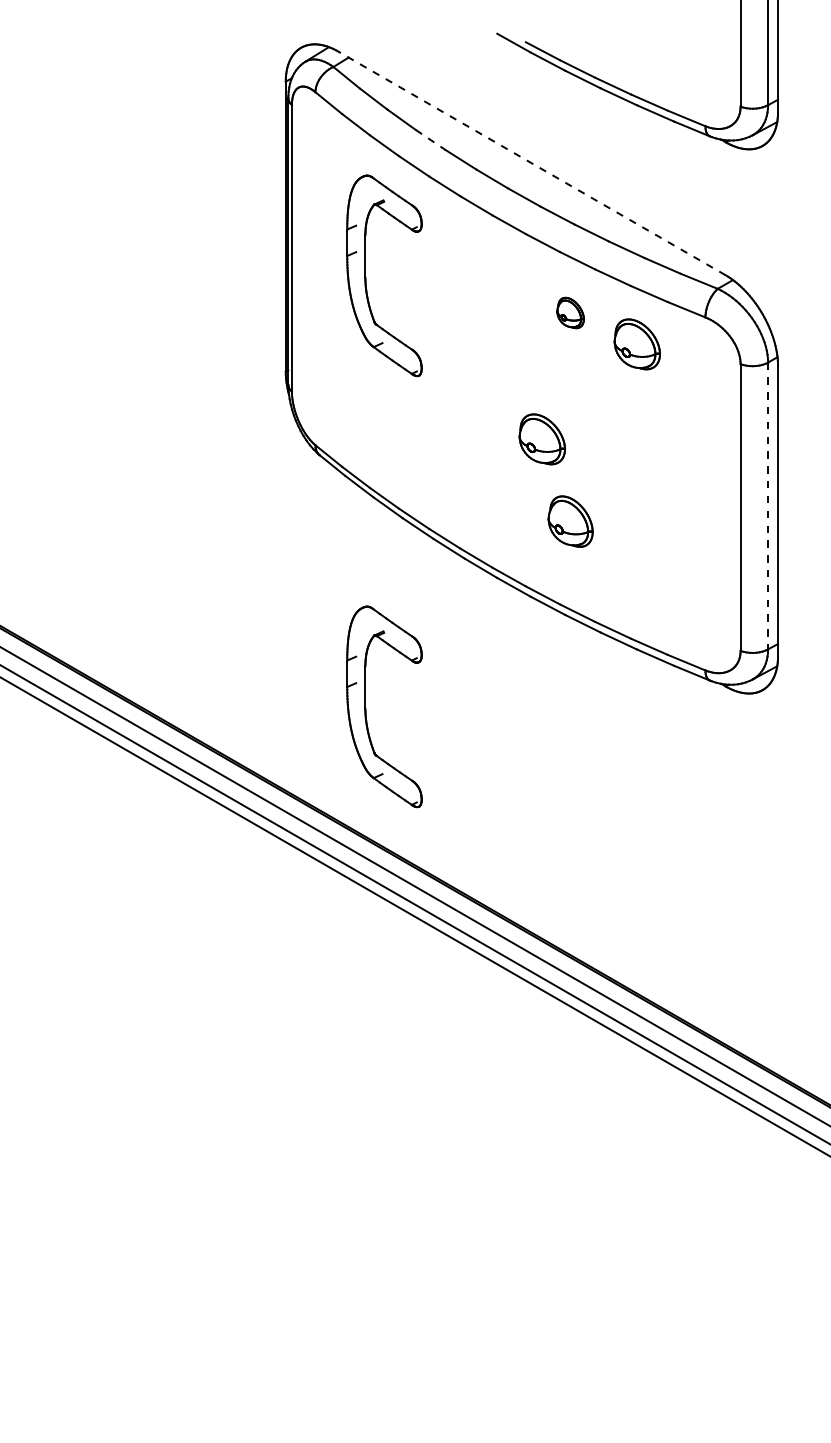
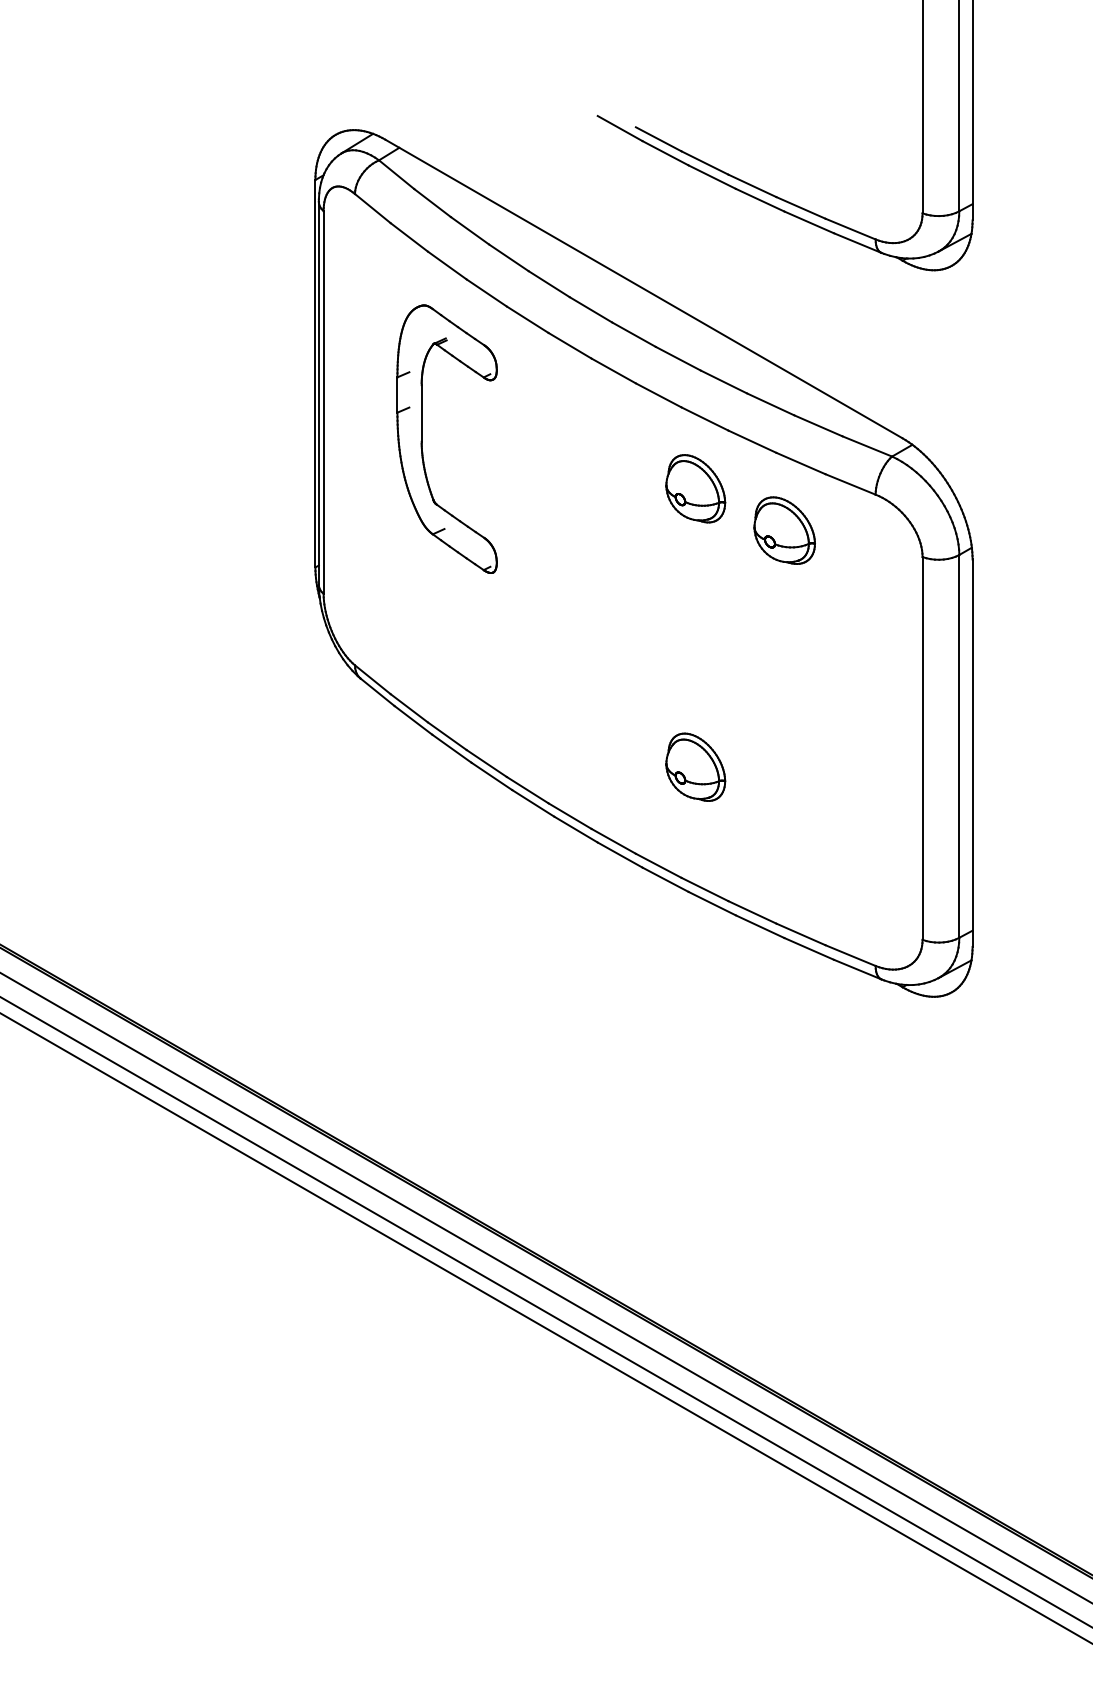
line: (430, 140) -> (508, 258), dashed -> solid
line: (531, 163) -> (643, 289), dashed -> solid
part: (570, 312) -> (695, 488), size x1.67
part: (541, 439) -> (656, 657), removed
line: (768, 506) -> (959, 747), dashed -> solid
part: (366, 708) -> (423, 1016), removed

